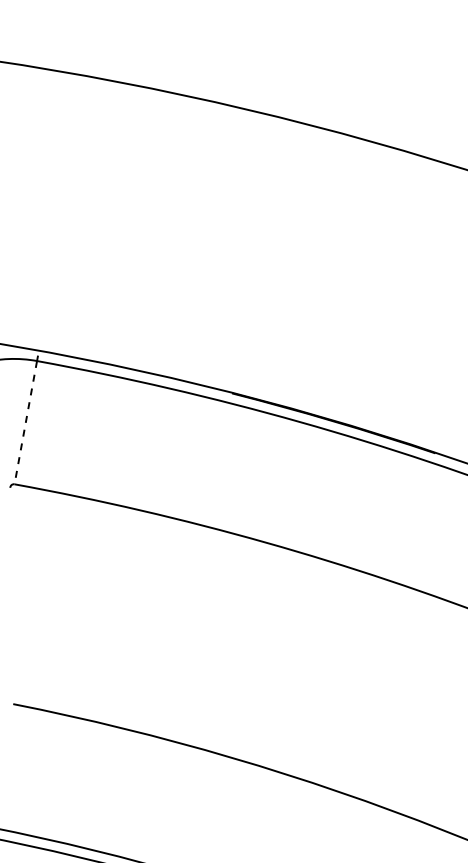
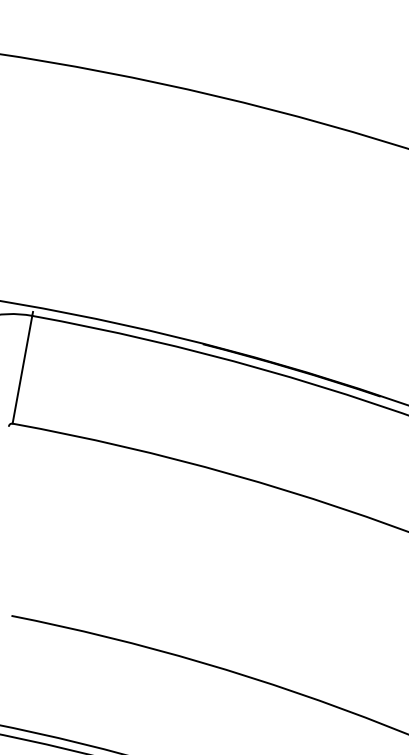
line: (25, 422) -> (22, 369), dashed -> solid

